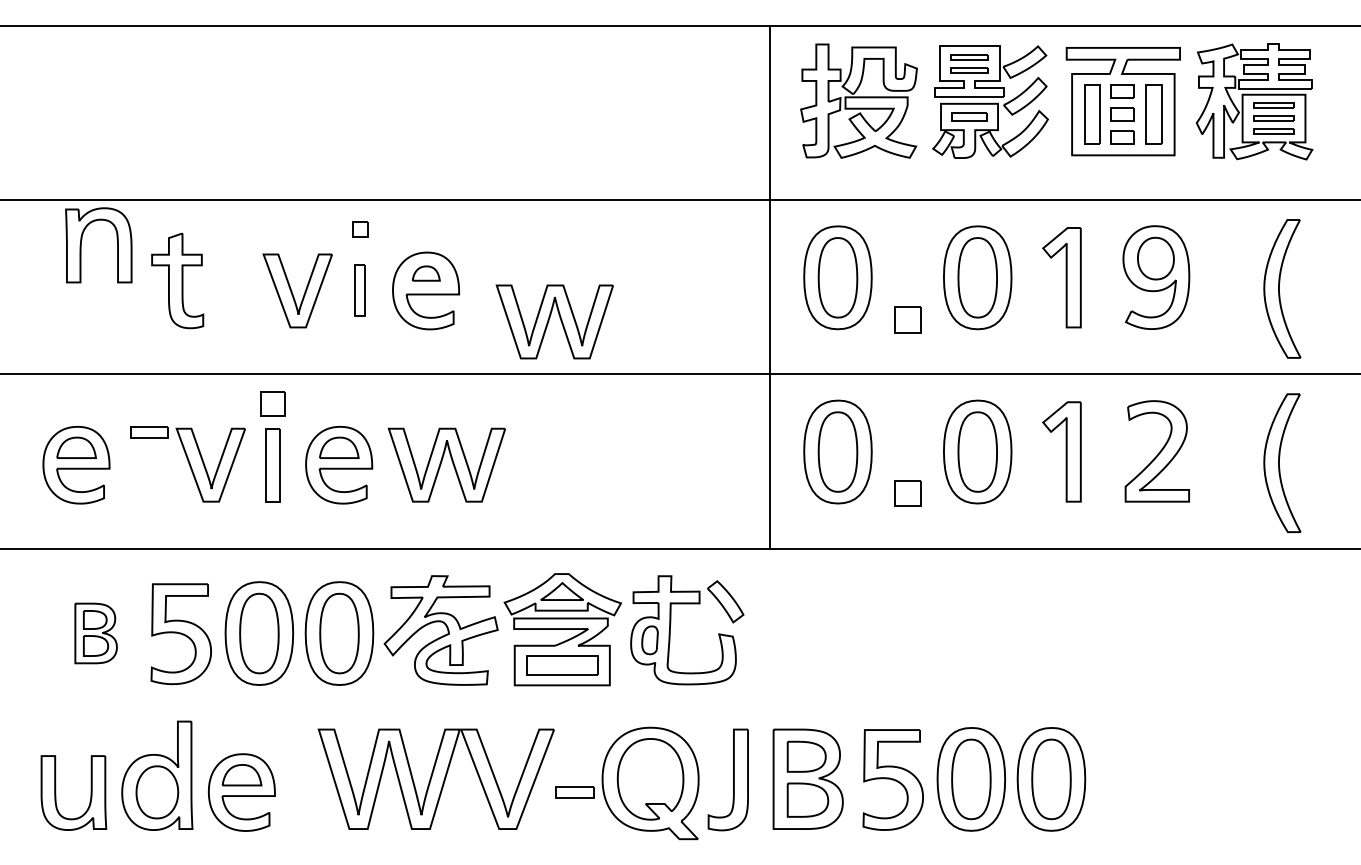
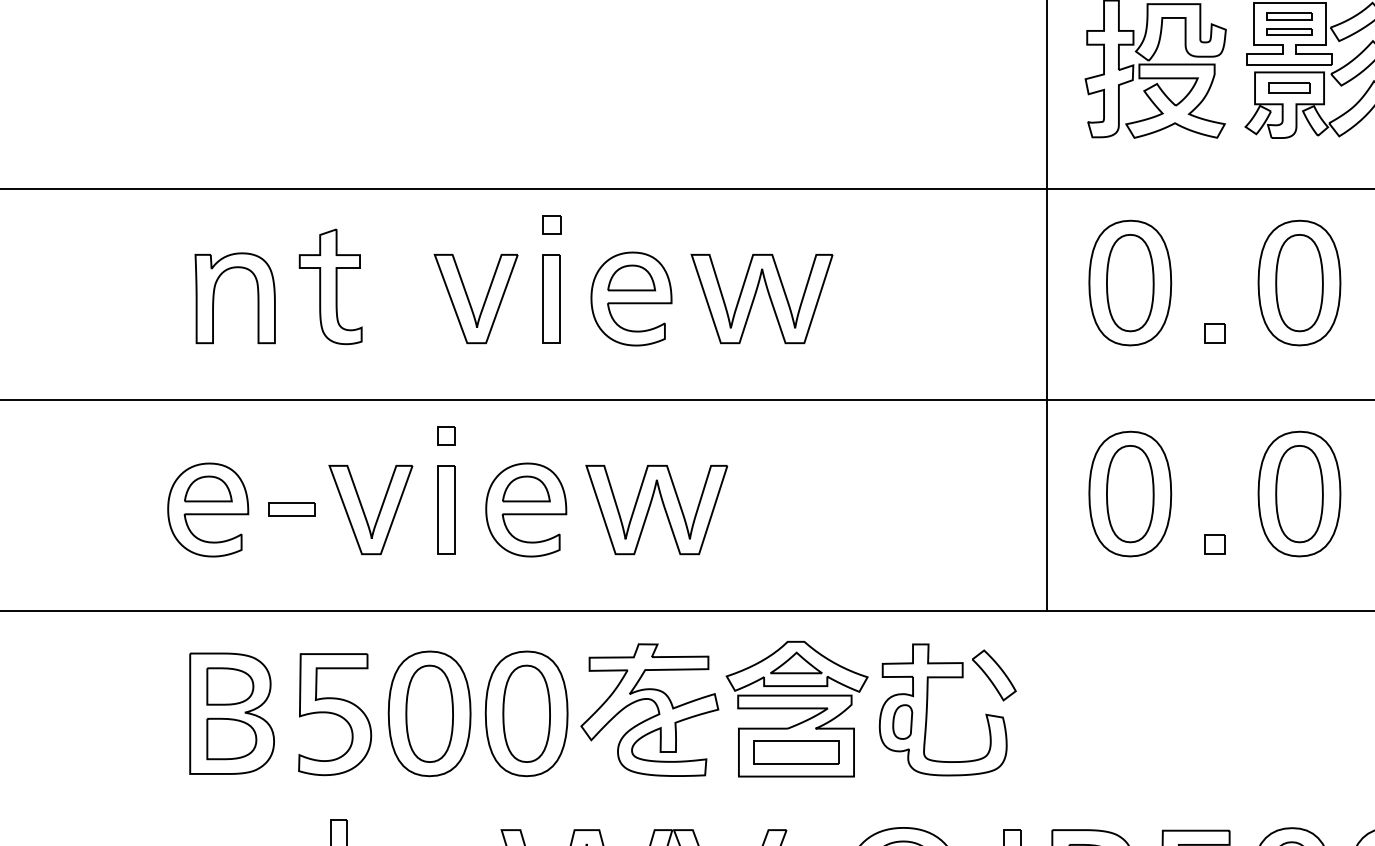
part: (82, 240) -> (215, 292), moved
part: (426, 273) -> (632, 277), size x1.43
part: (359, 290) -> (550, 298), size x1.43
part: (907, 318) -> (1214, 332), size x0.62
part: (554, 321) -> (761, 298), moved
part: (273, 403) -> (446, 435), size x0.62
part: (149, 432) -> (291, 509), moved
part: (907, 493) -> (1214, 544), size x0.62
part: (95, 633) -> (231, 713), size x1.67

